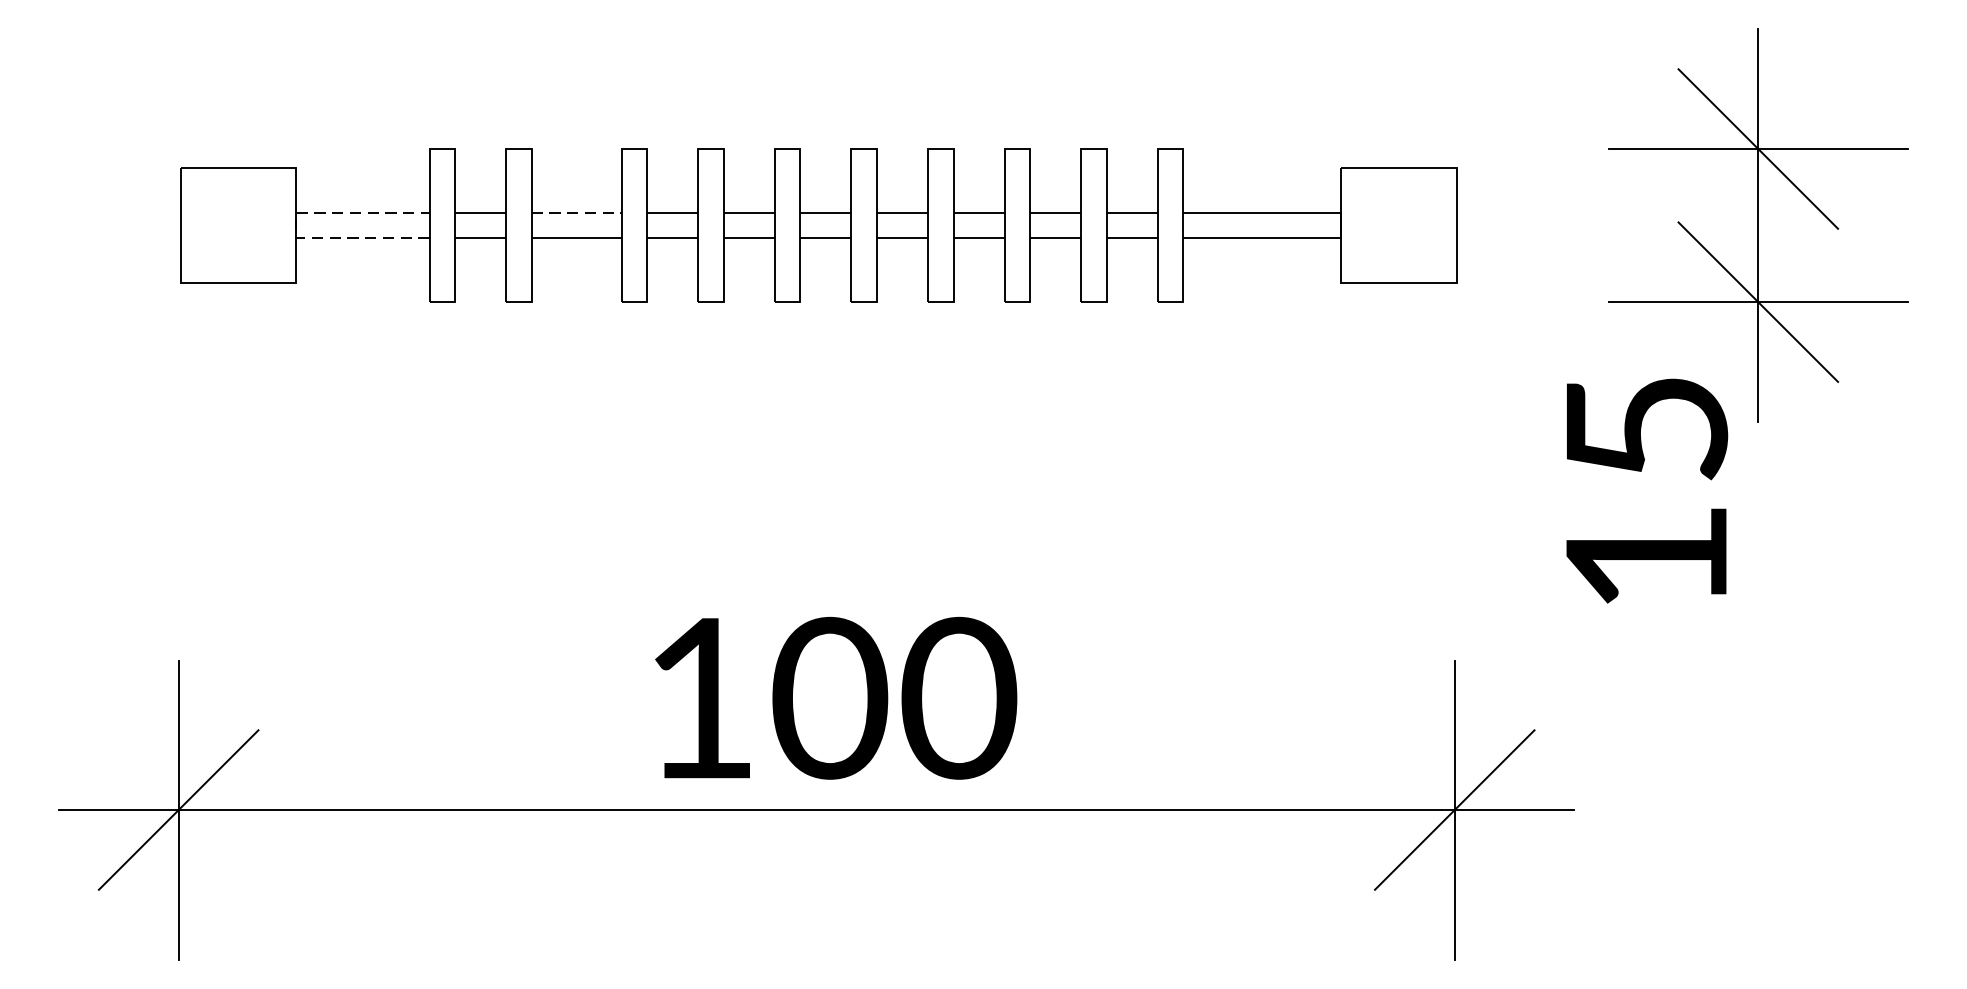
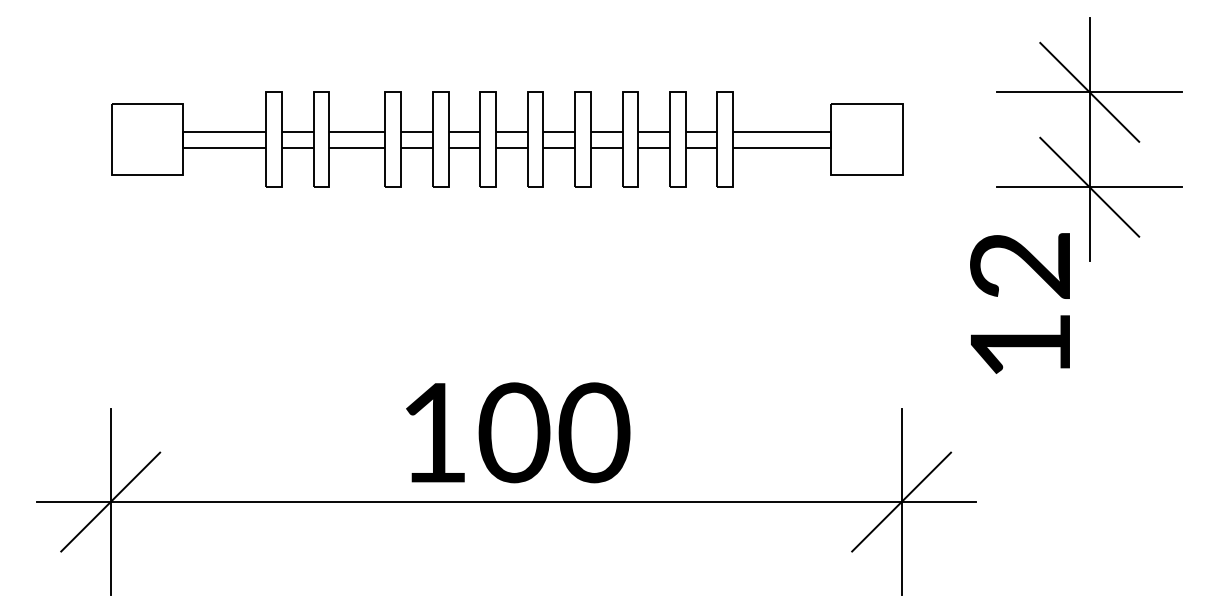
line: (576, 212) -> (357, 131), dashed -> solid
line: (296, 225) -> (183, 139), dashed -> solid
text: (1646, 428) -> (1020, 265), 15 -> 12

